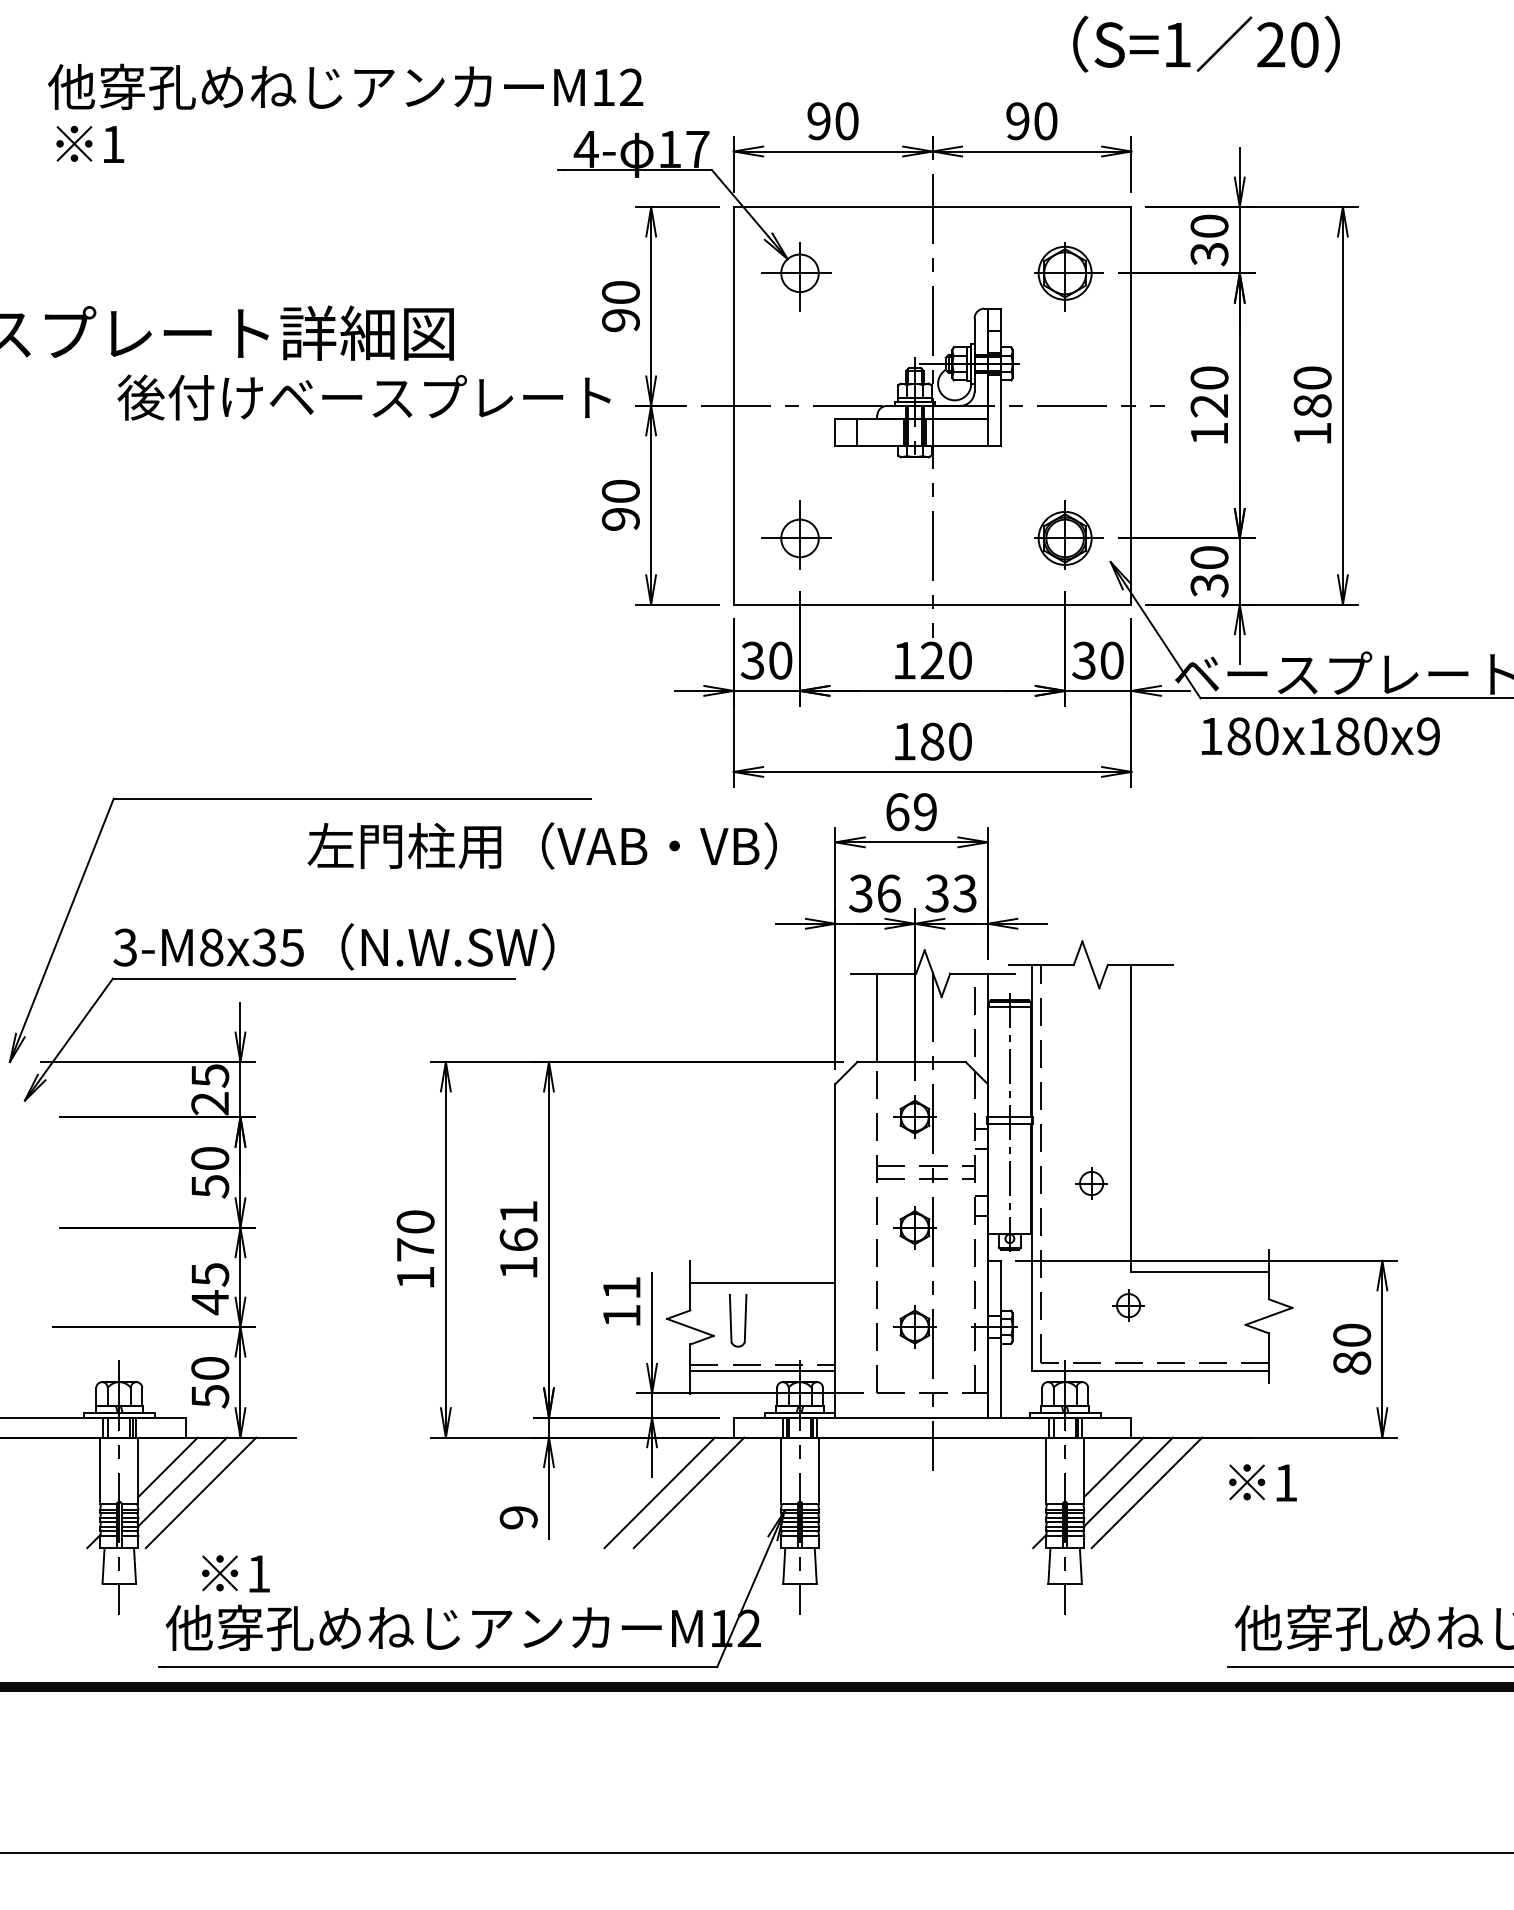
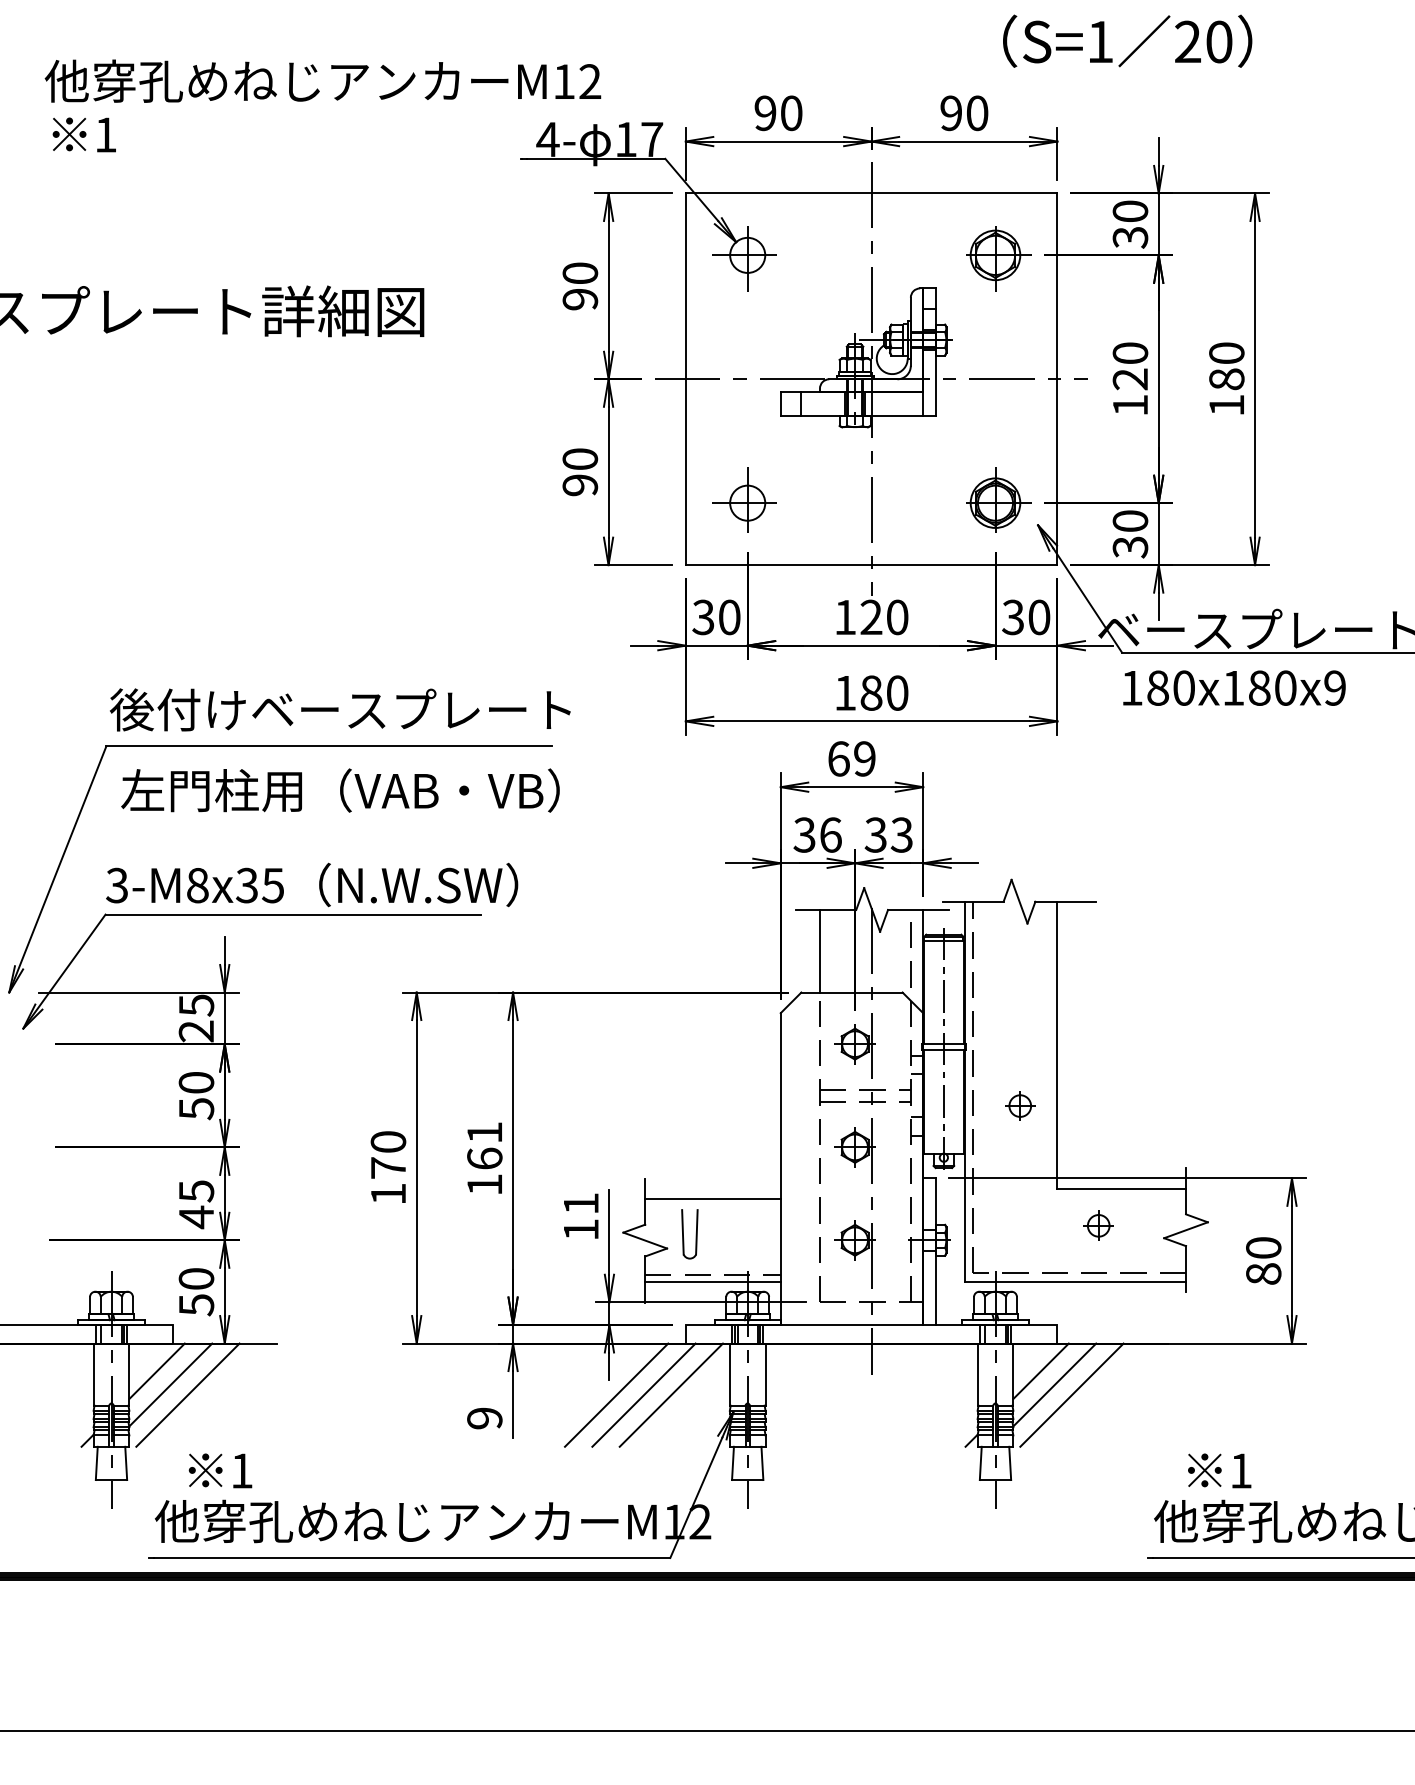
text: (363, 397) -> (339, 709), moved
text: (541, 845) -> (339, 790), moved
part: (1128, 1305) -> (1098, 1225), moved
text: (1262, 1482) -> (1219, 1470), moved
line: (718, 1492) -> (671, 1394), added

